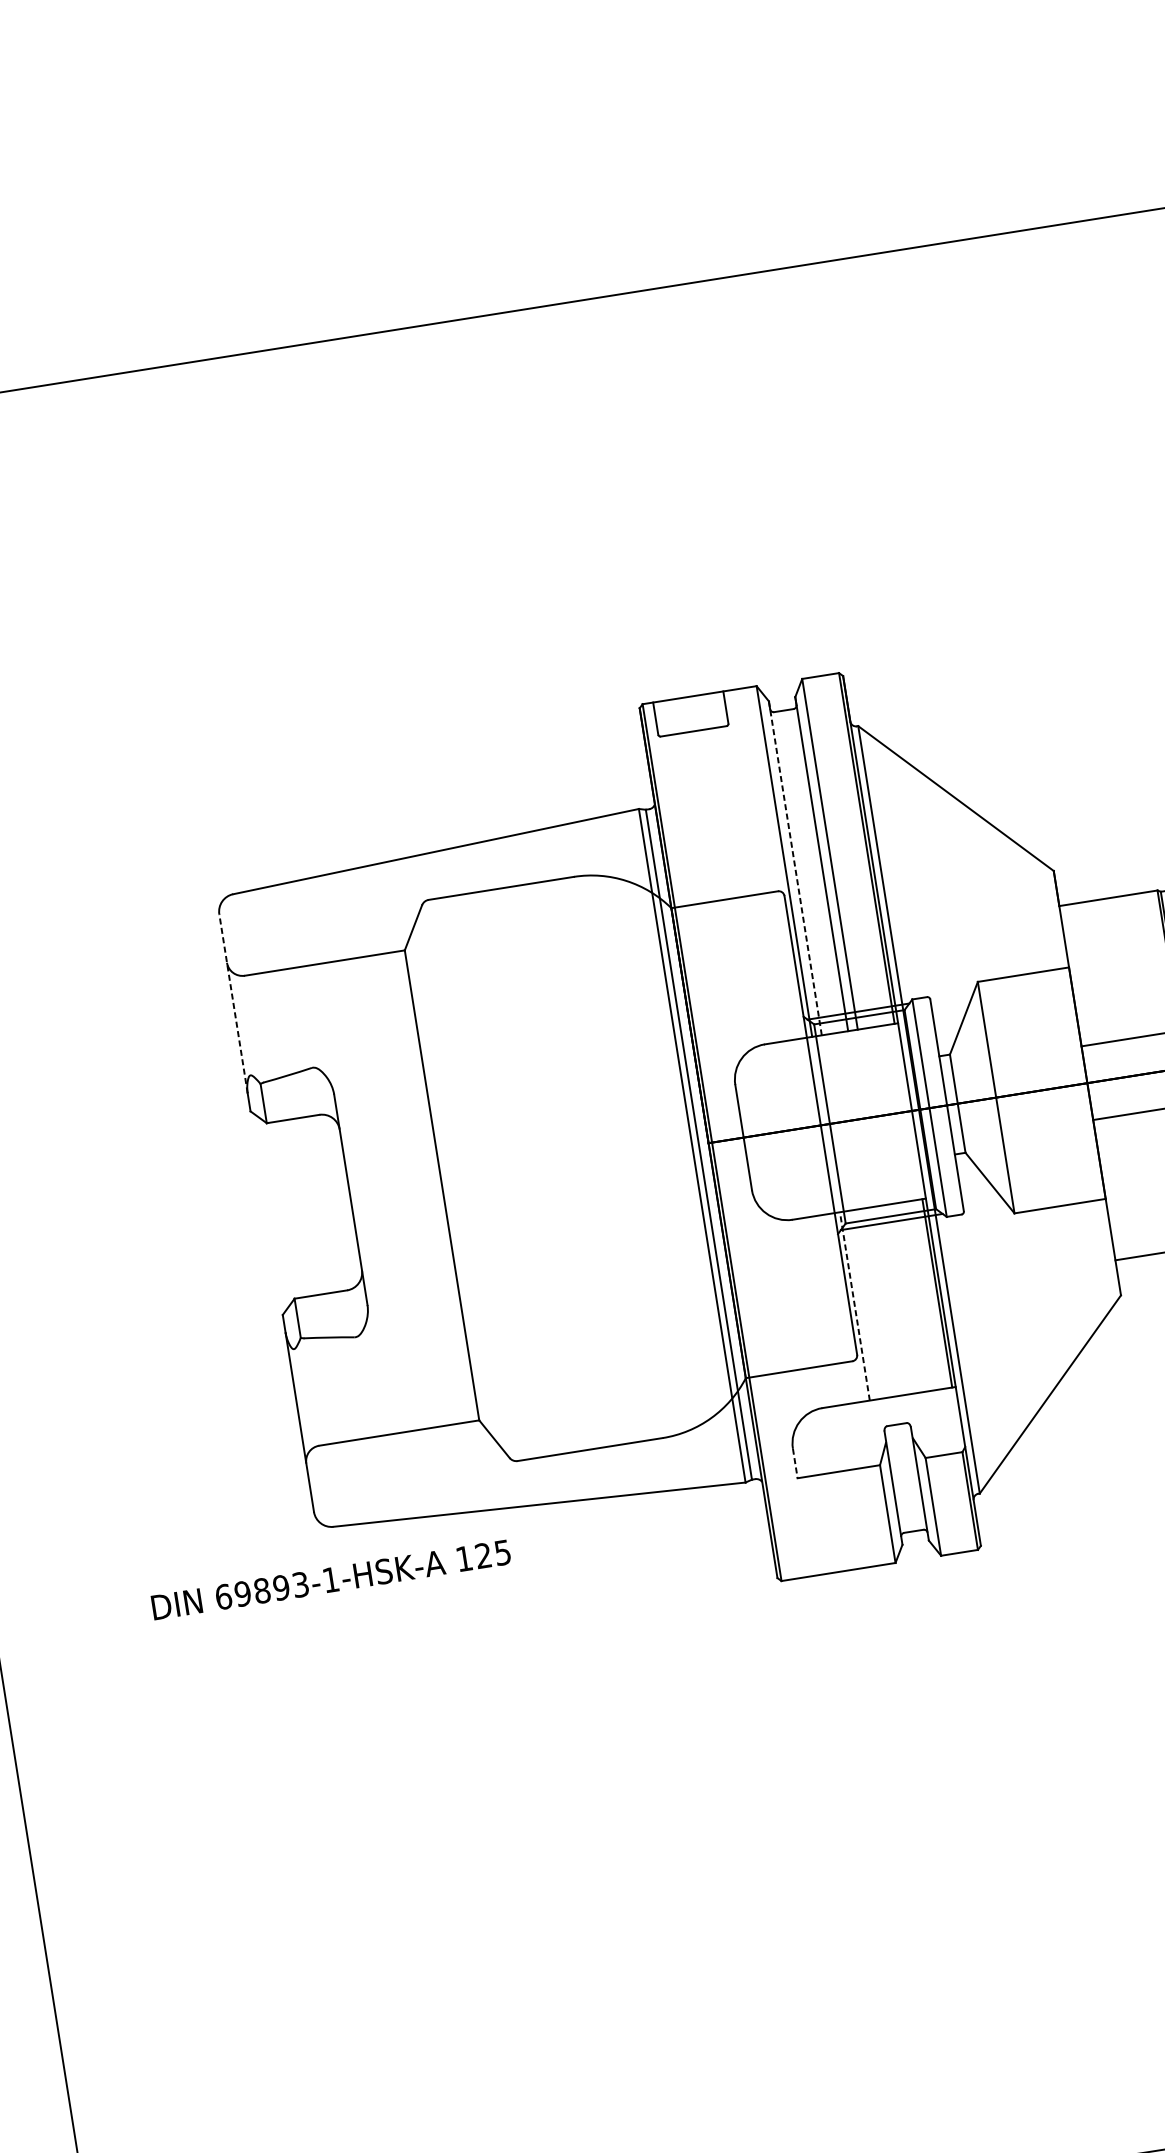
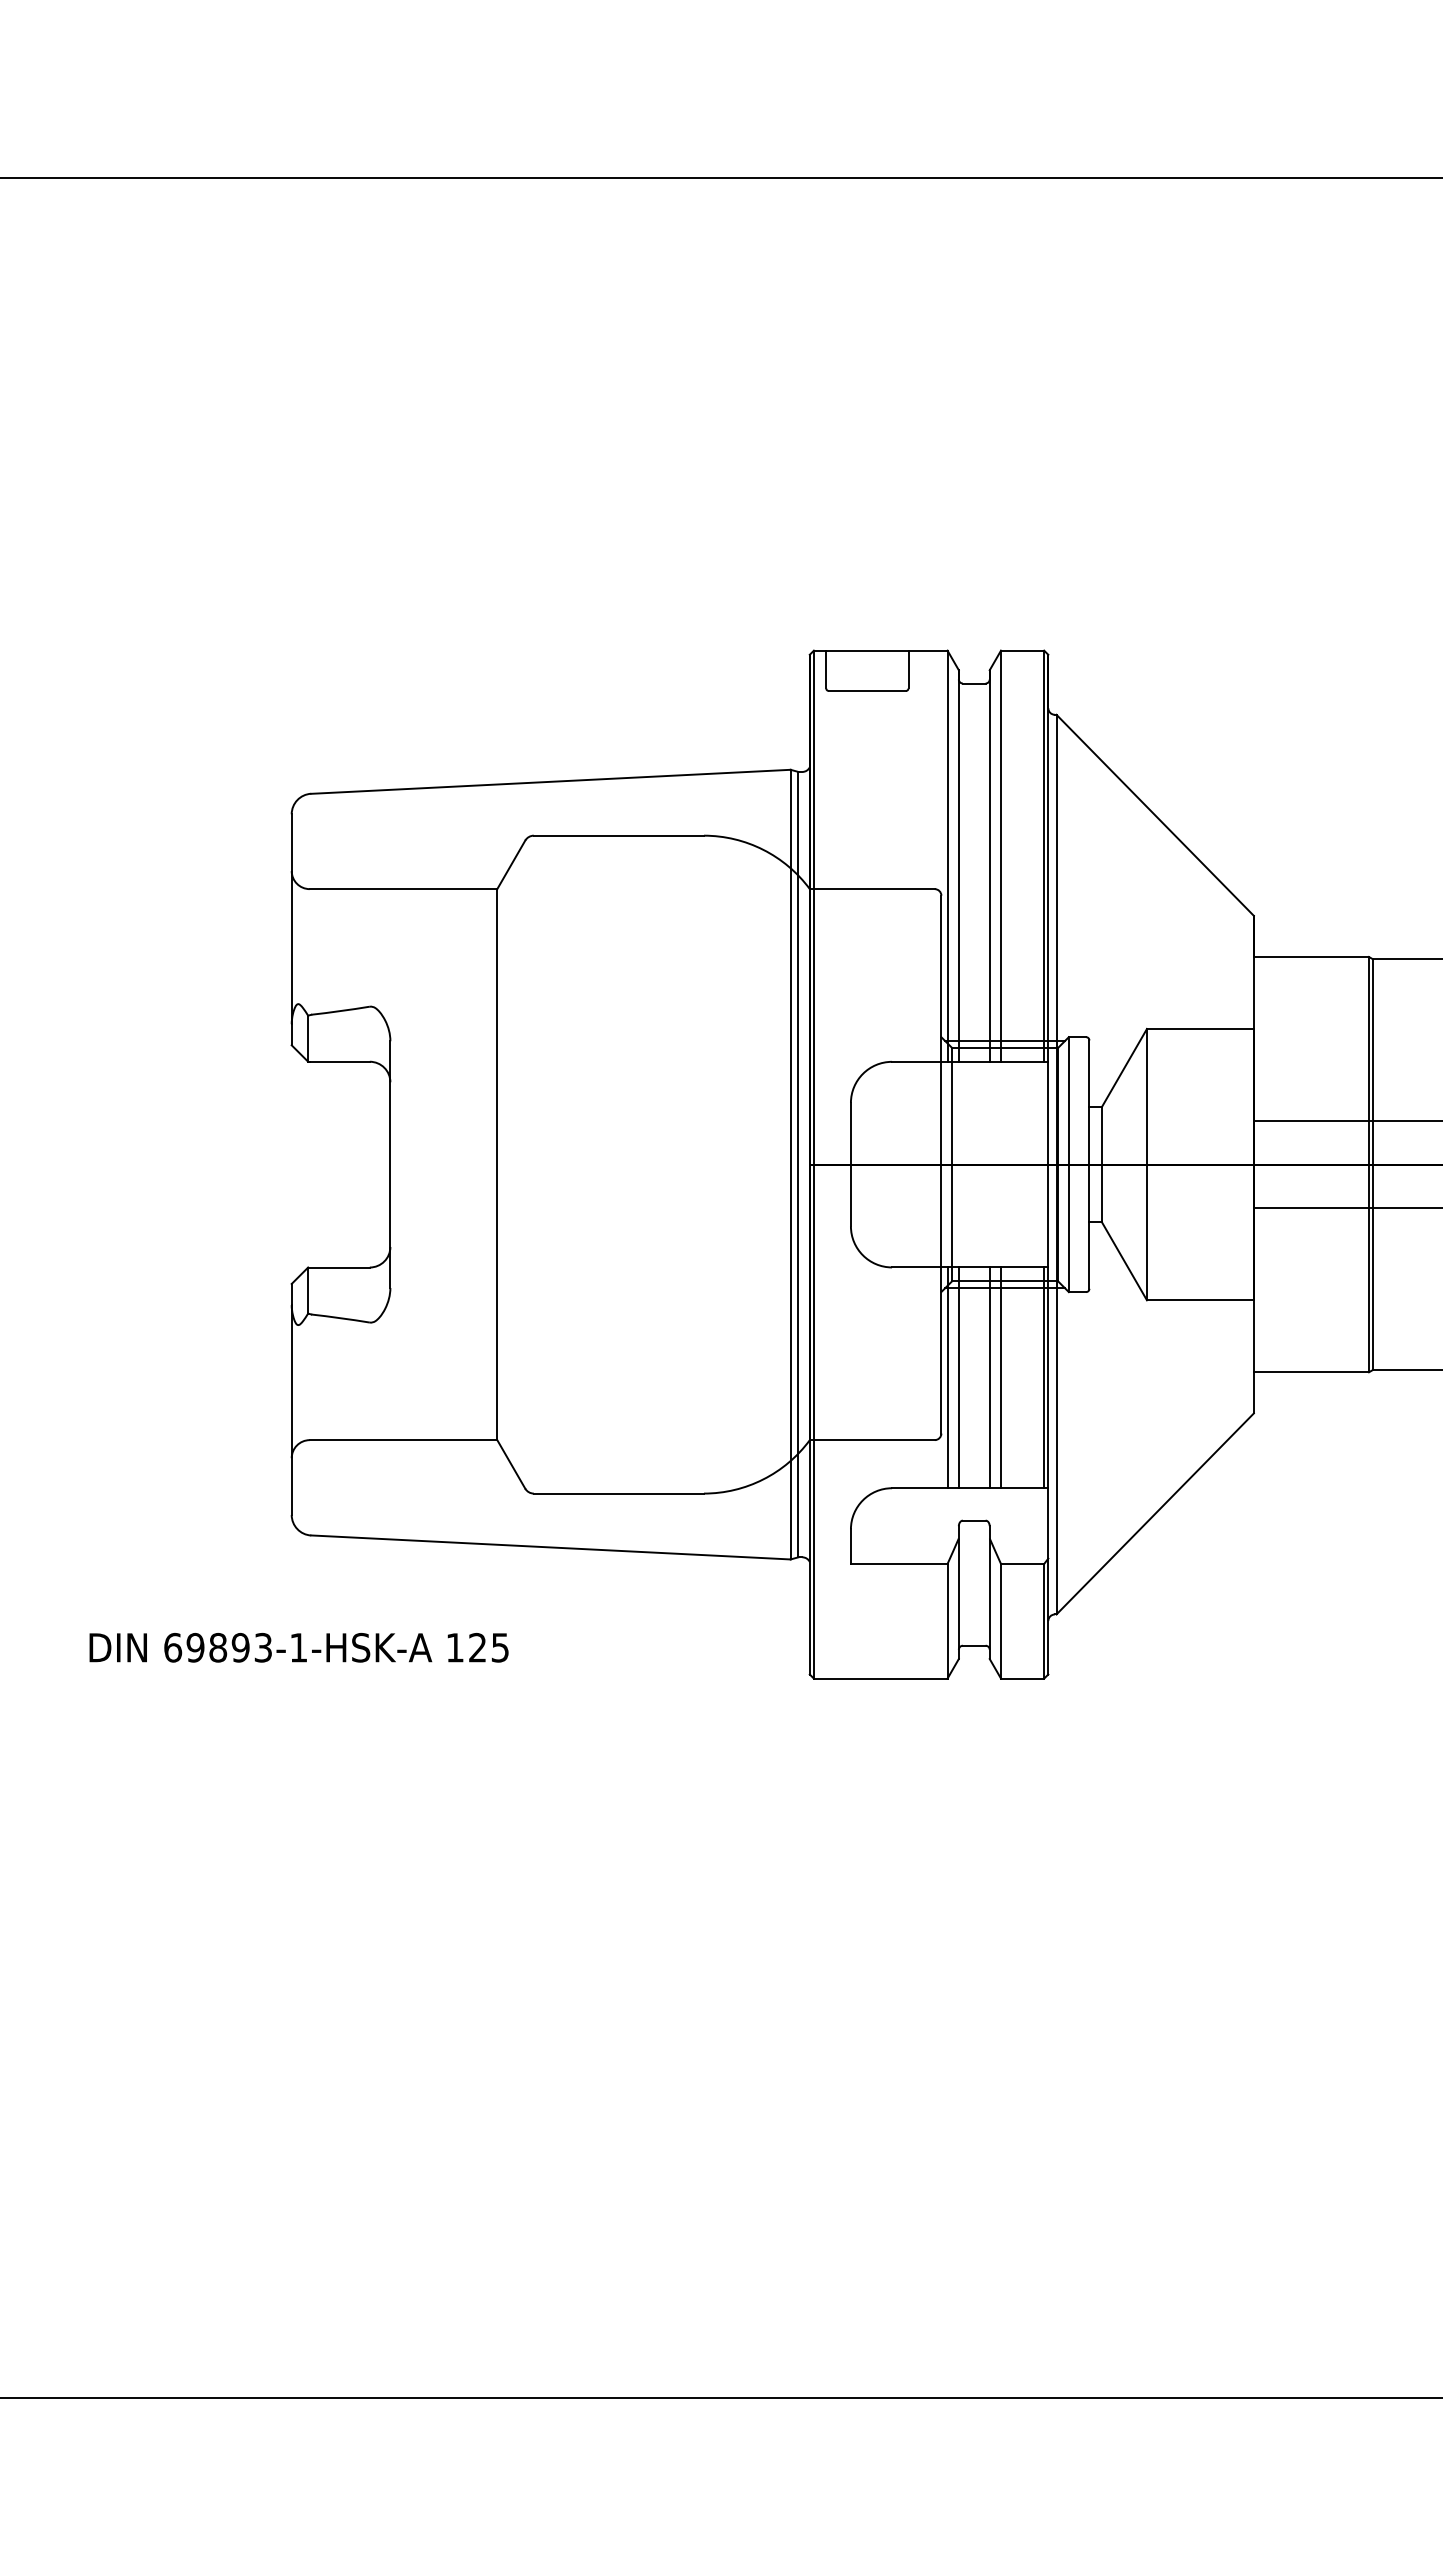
line: (795, 868) -> (958, 866), dashed -> solid
line: (233, 1004) -> (291, 919), dashed -> solid
line: (900, 1298) -> (1001, 1377), added
line: (890, 1300) -> (989, 1377), added
line: (864, 1304) -> (958, 1377), added
line: (854, 1306) -> (947, 1377), dashed -> solid
line: (795, 1464) -> (850, 1547), dashed -> solid
text: (330, 1579) -> (298, 1647), moved

